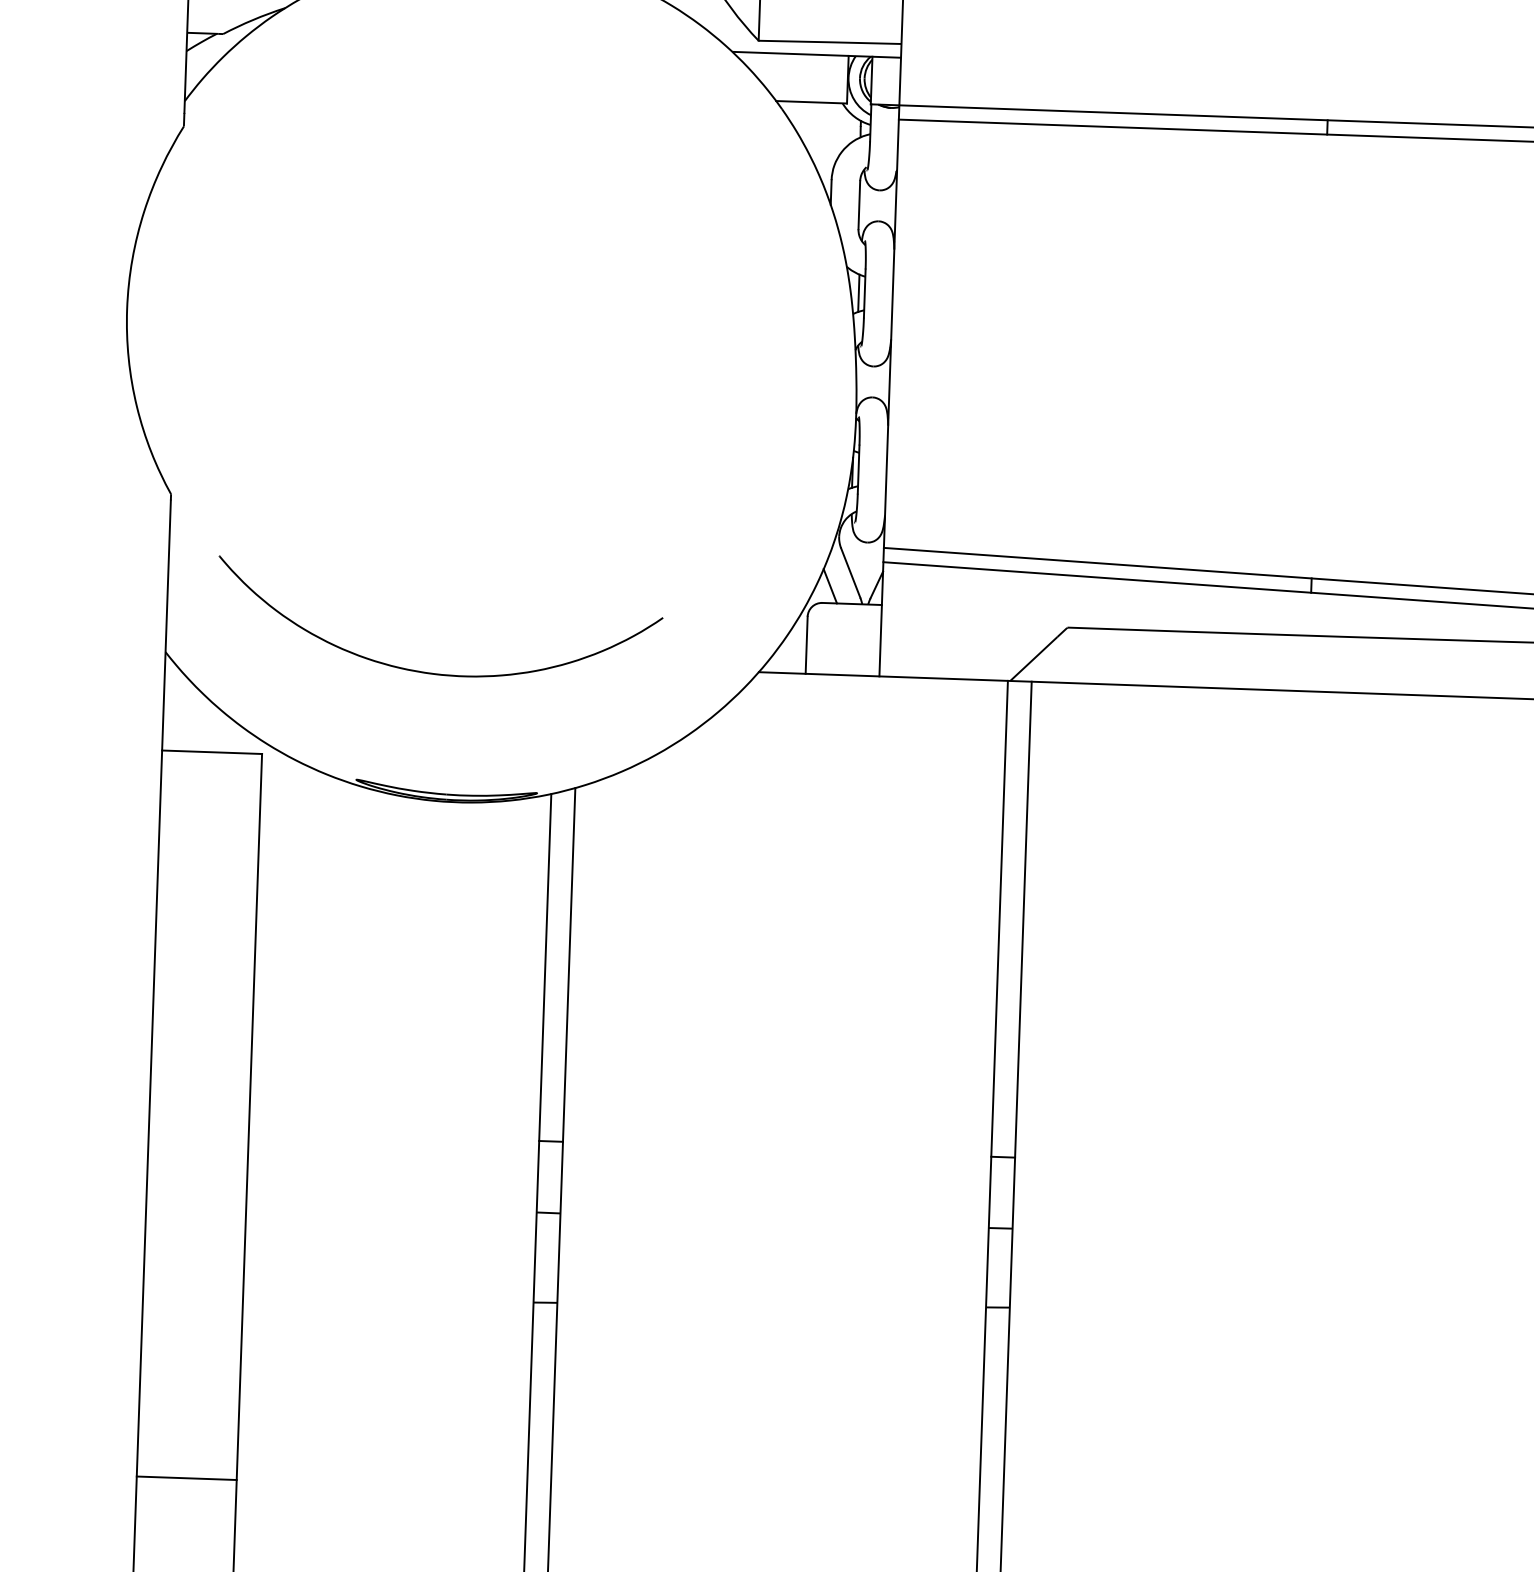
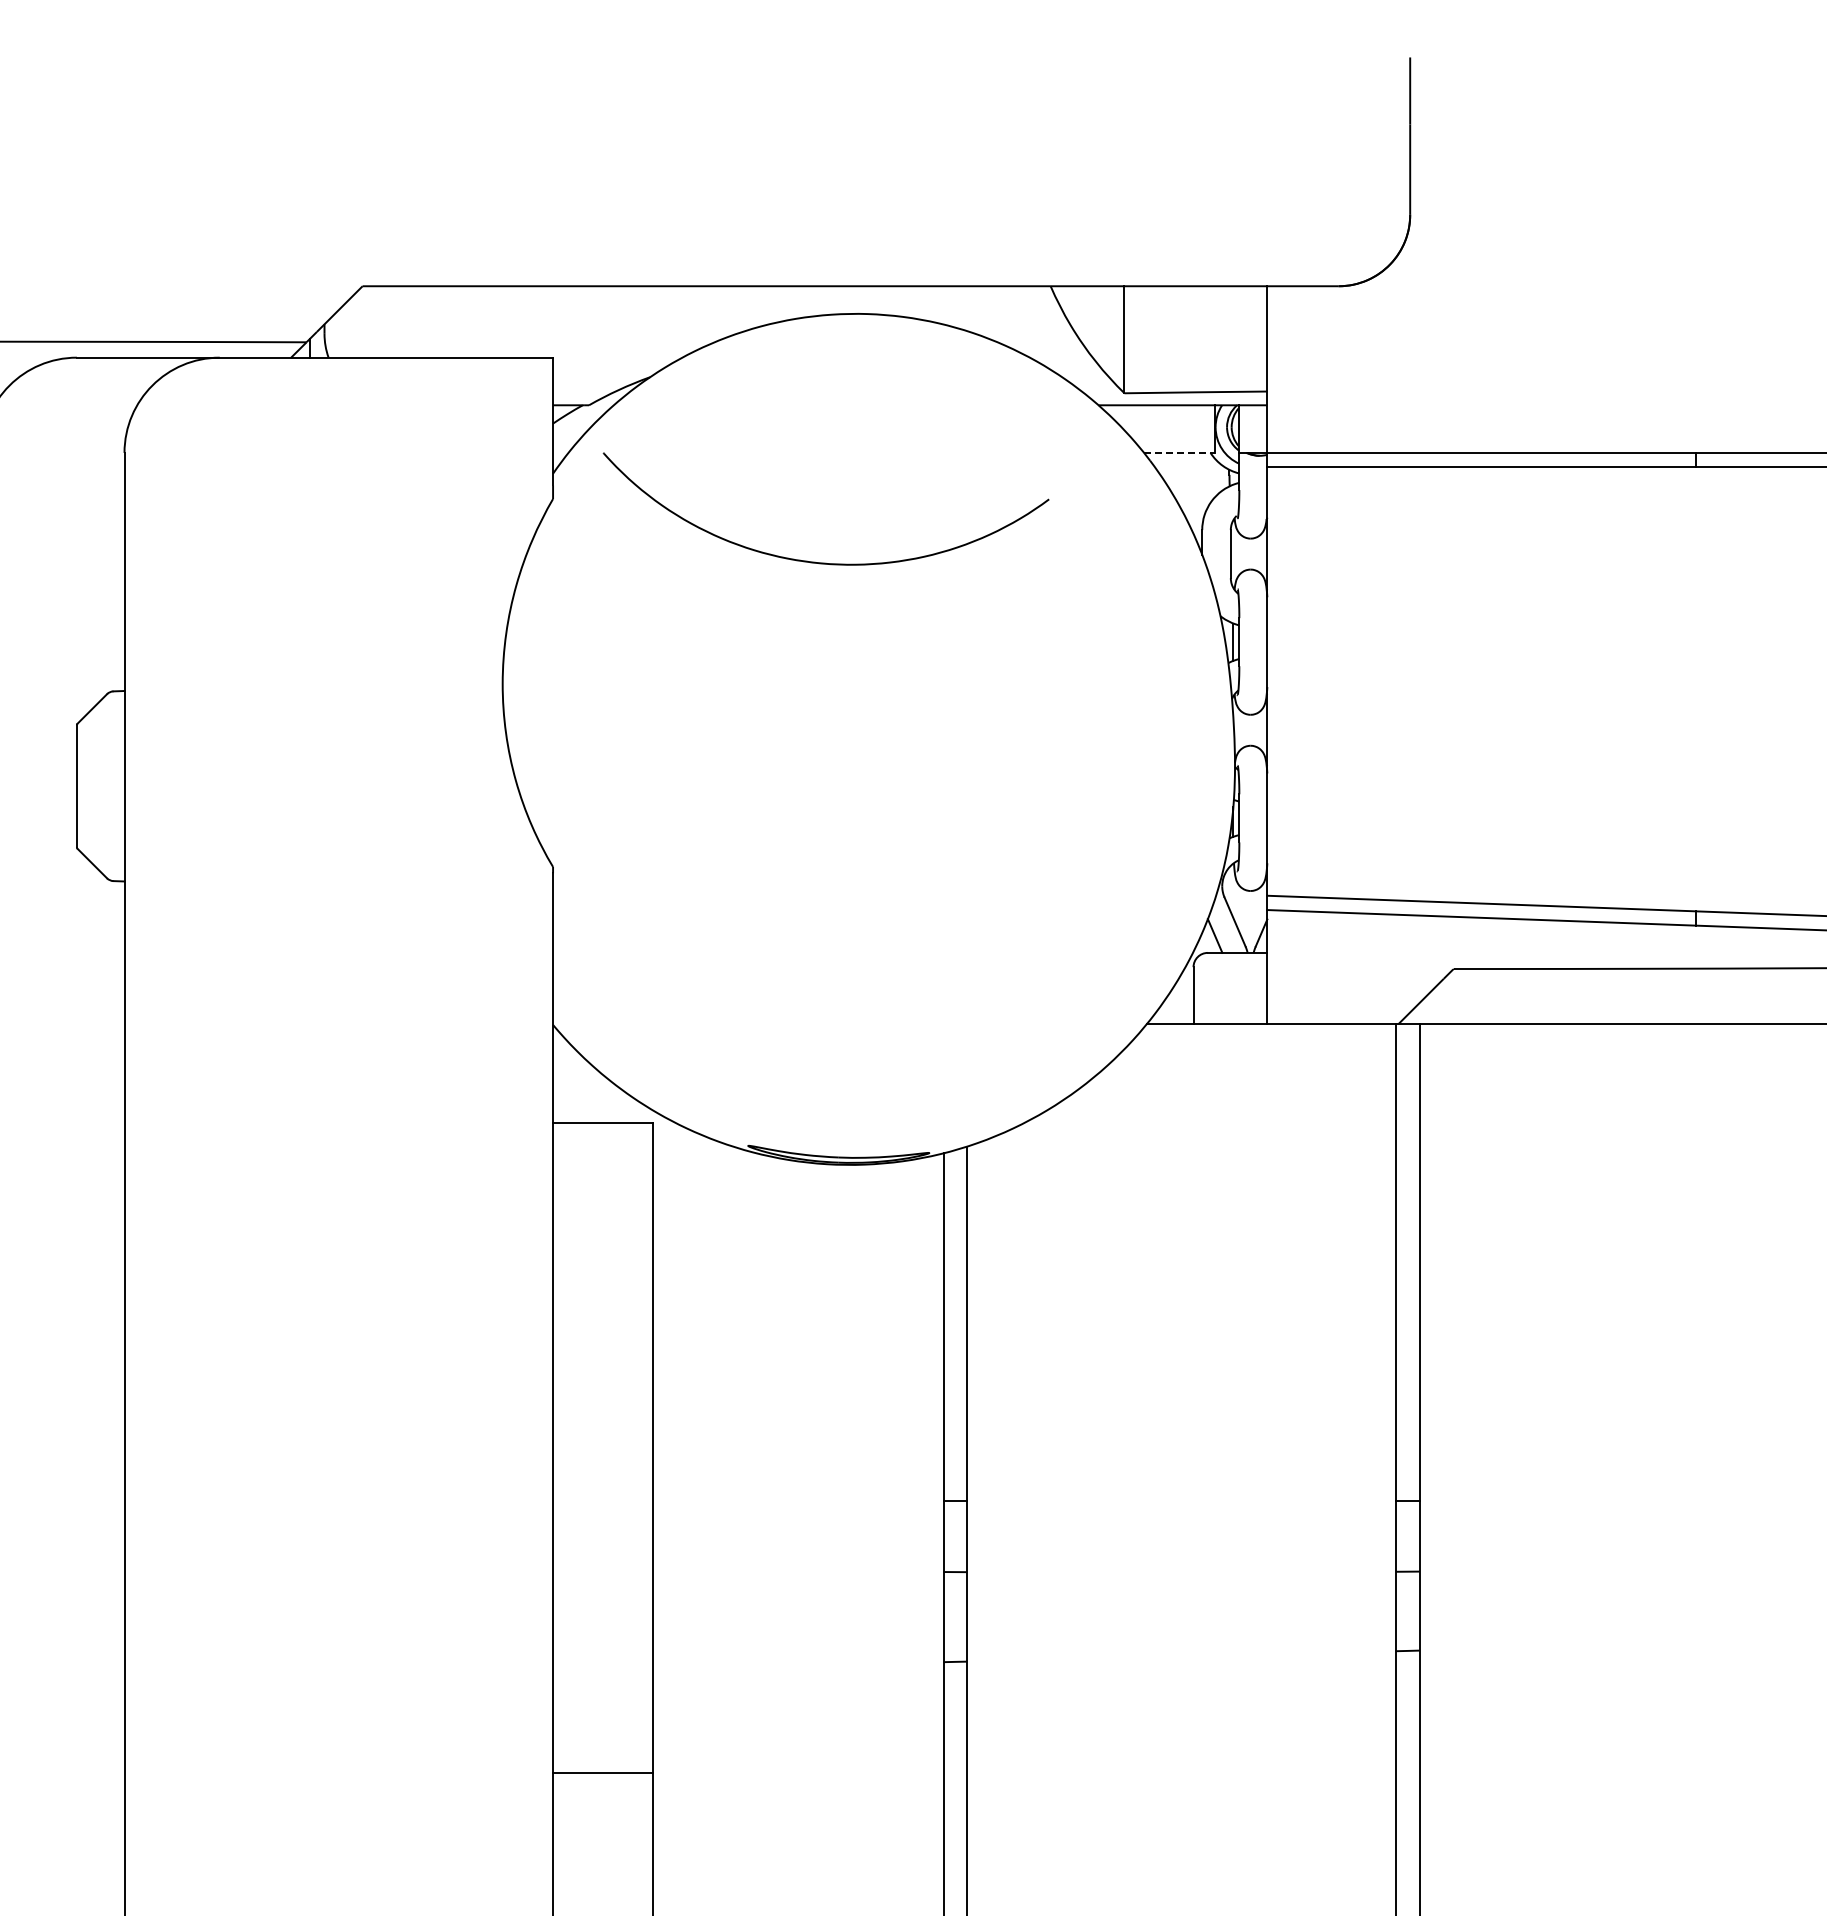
line: (812, 101) -> (1180, 452), solid -> dashed
part: (427, 671) -> (815, 561), moved
line: (187, 1477) -> (603, 1772), moved

